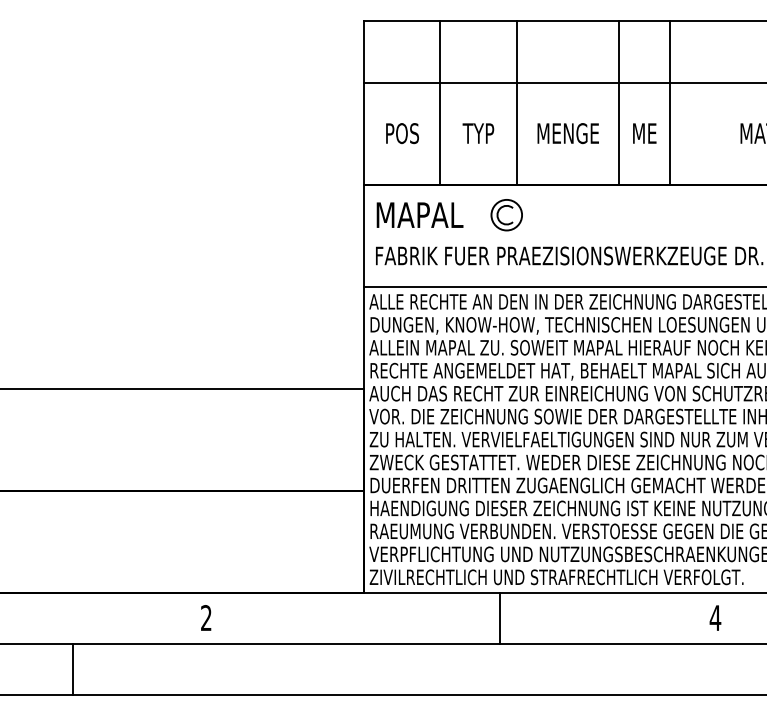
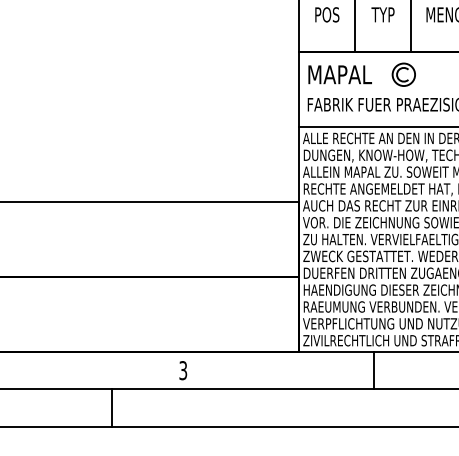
line: (499, 617) -> (373, 370), moved
text: (206, 618) -> (183, 370), 2 -> 3
line: (72, 668) -> (111, 407), moved

